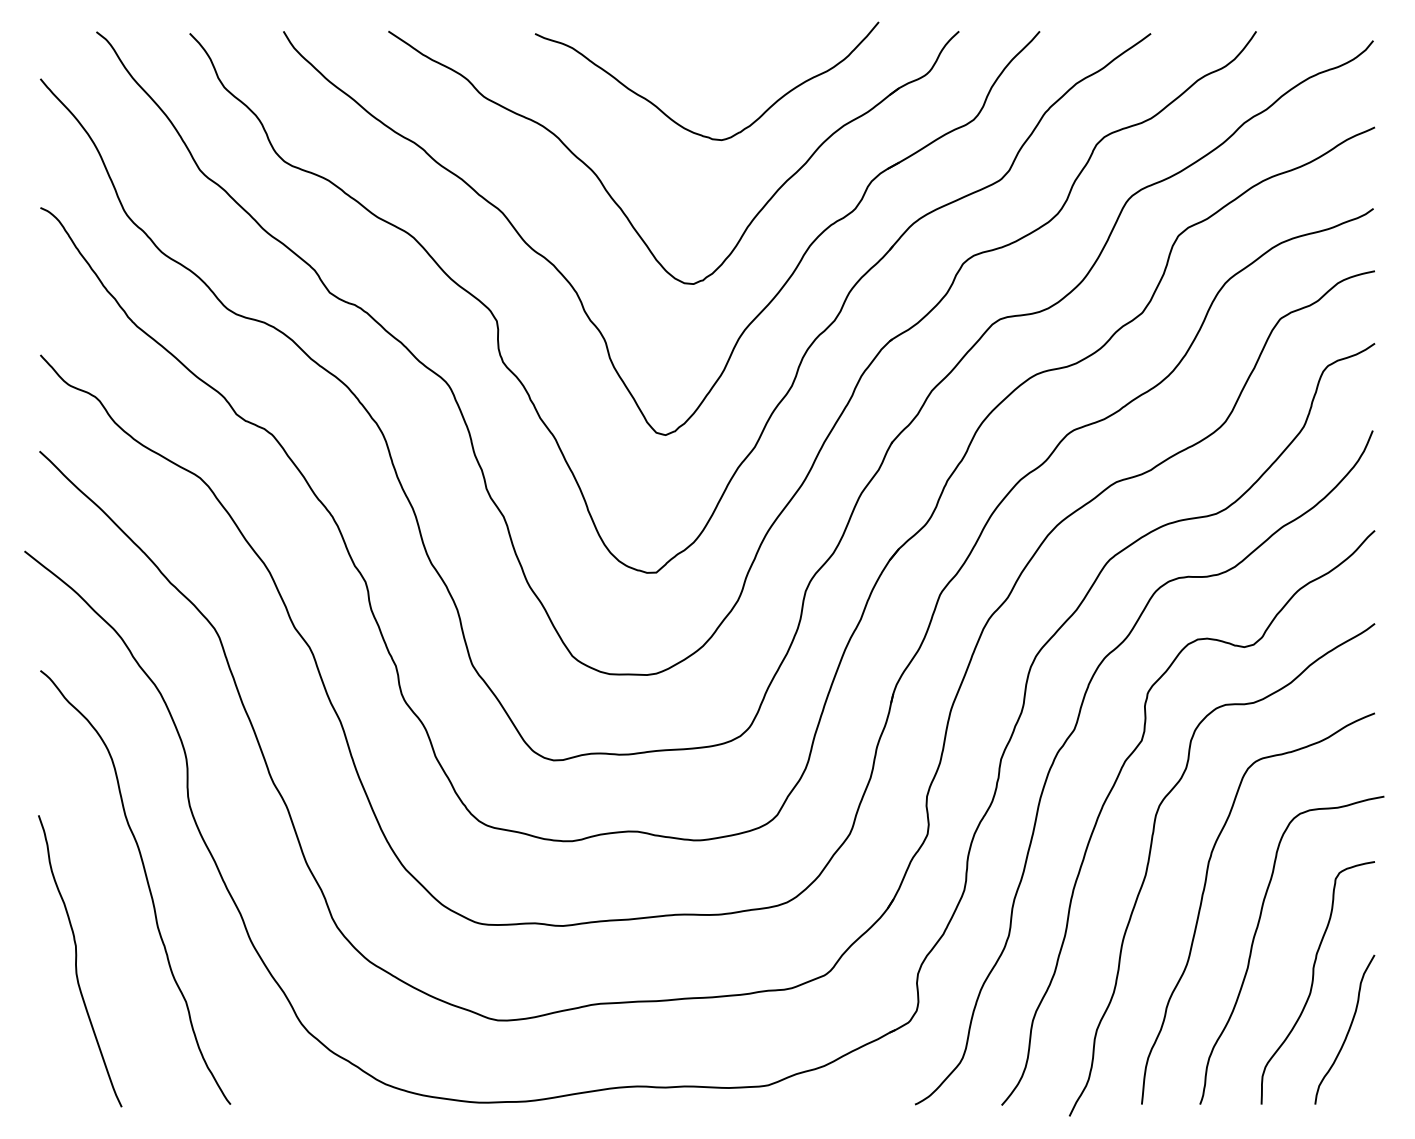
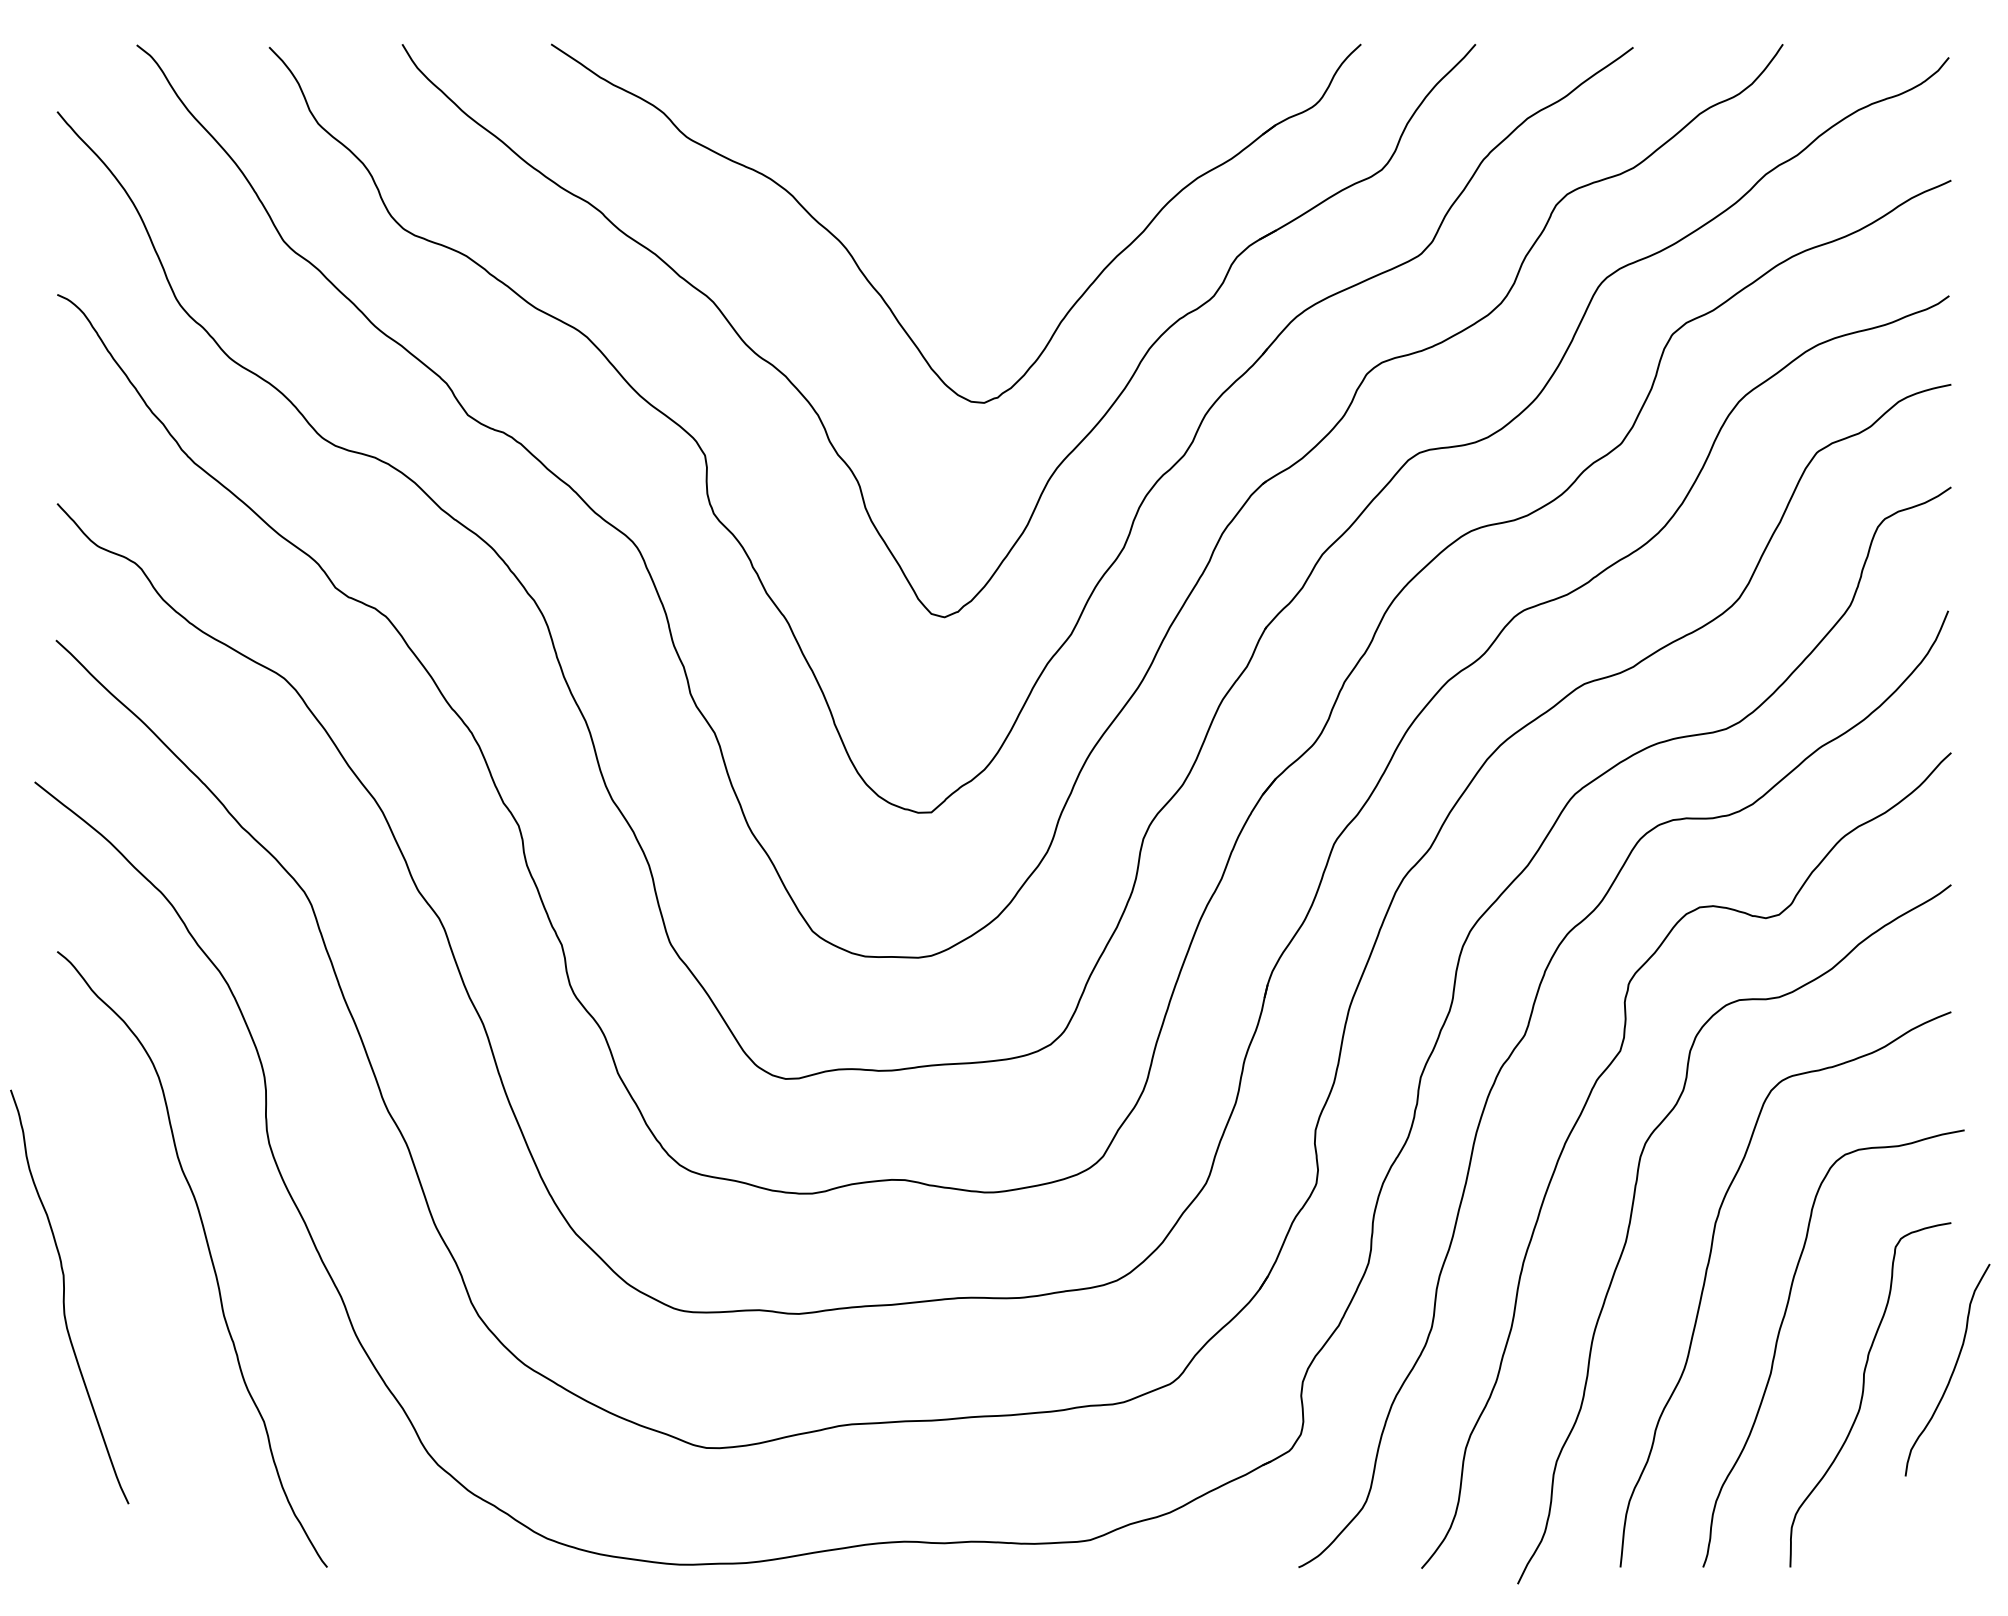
curve: (678, 123) -> (963, 175), removed
curve: (76, 960) -> (64, 1296), moved
curve: (1348, 1029) -> (1952, 1370), moved

